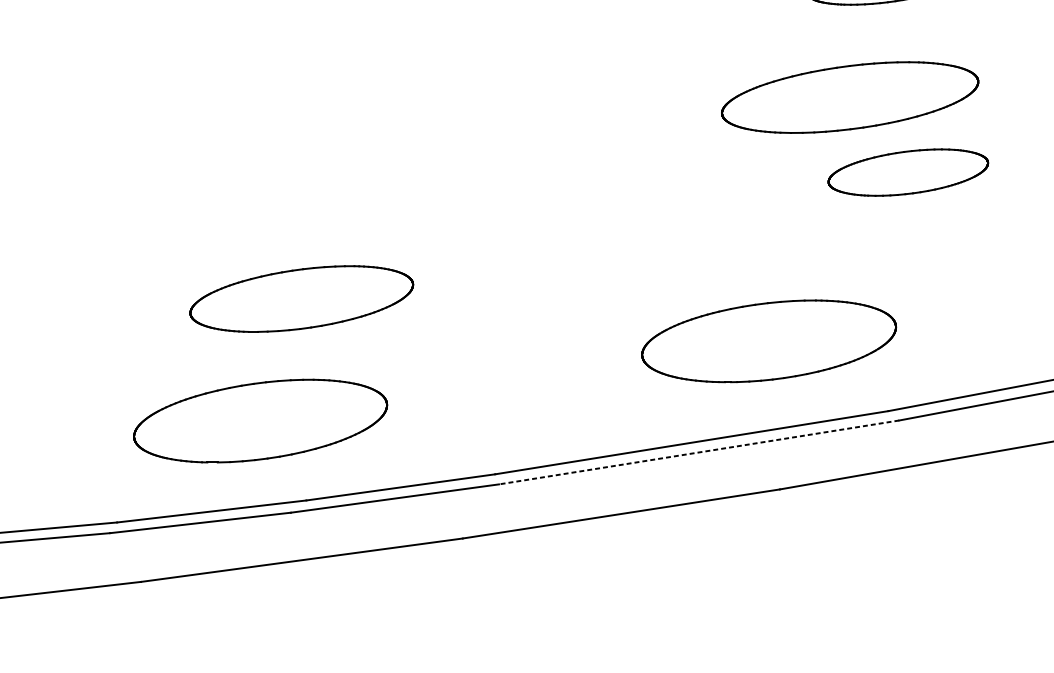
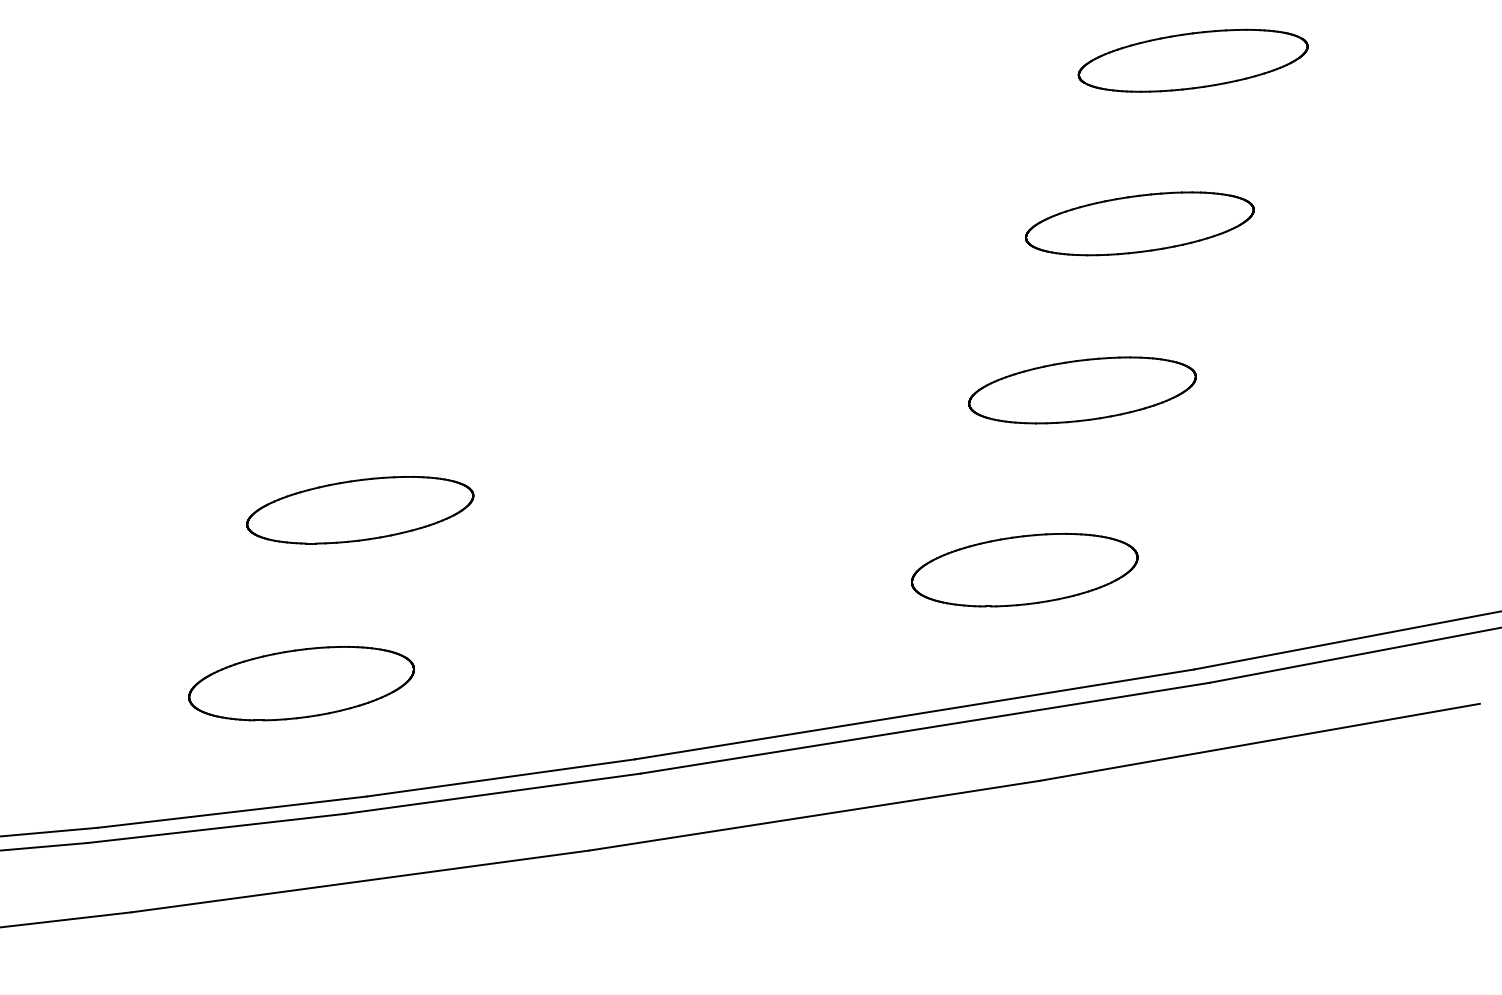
part: (849, 97) -> (1139, 223), size x0.62
part: (908, 172) -> (1082, 390), moved
part: (302, 299) -> (360, 510), size x0.71
part: (769, 340) -> (1024, 569), size x0.62
part: (260, 420) -> (301, 683), size x0.62
line: (698, 452) -> (924, 728), dashed -> solid

